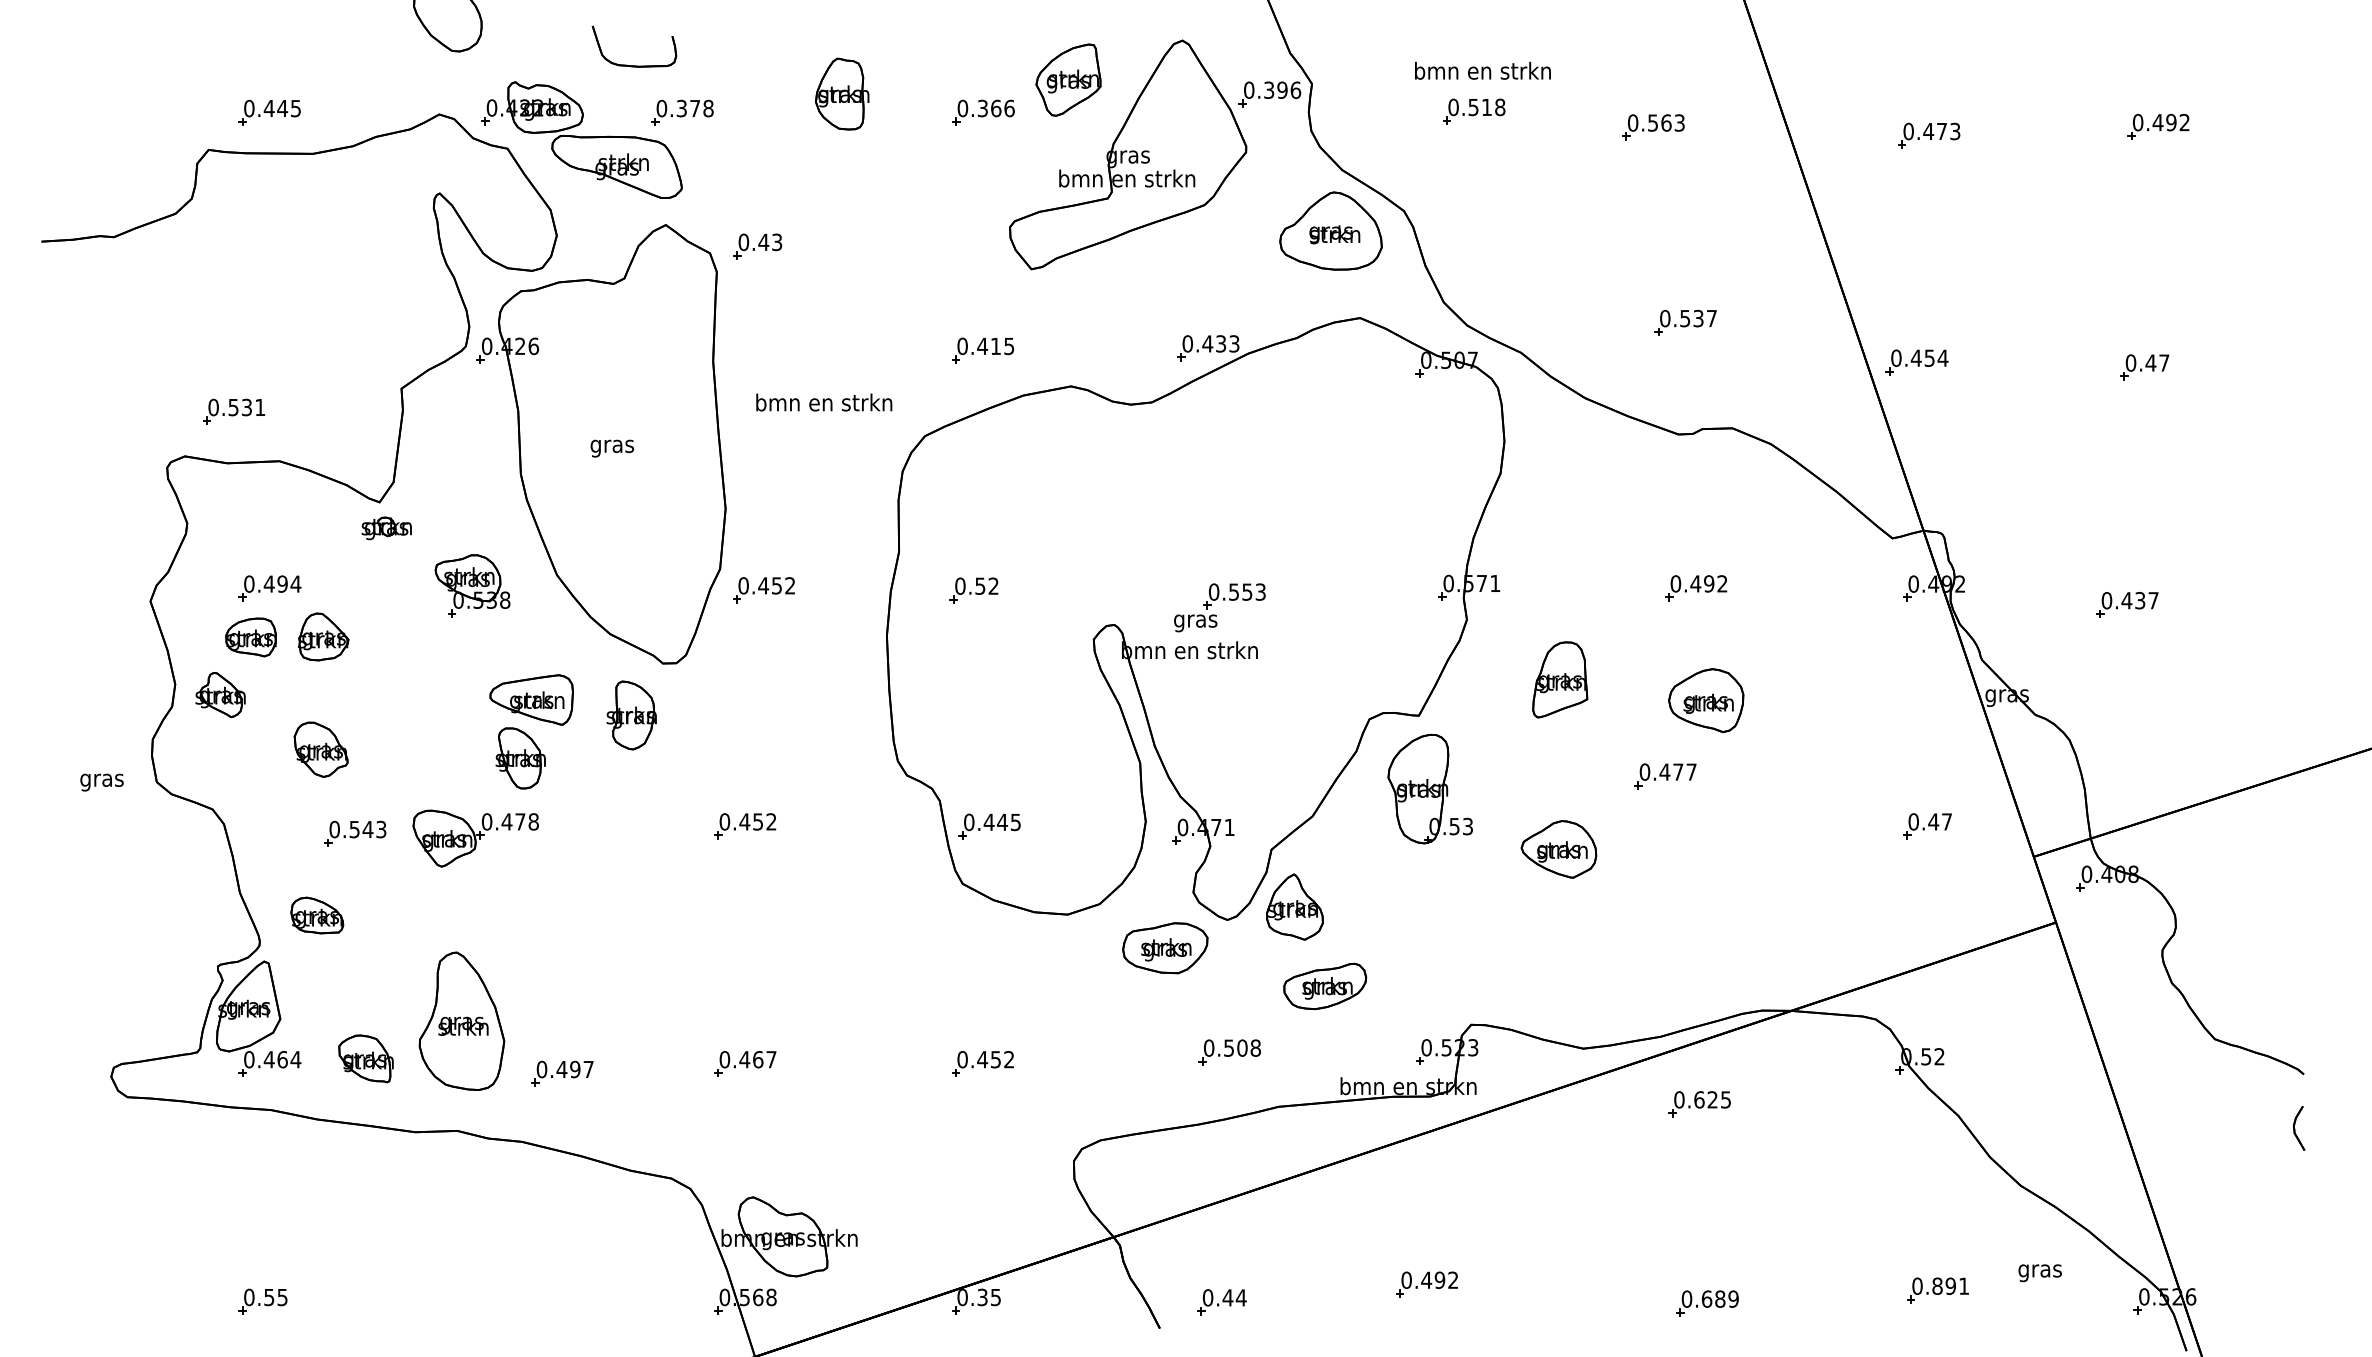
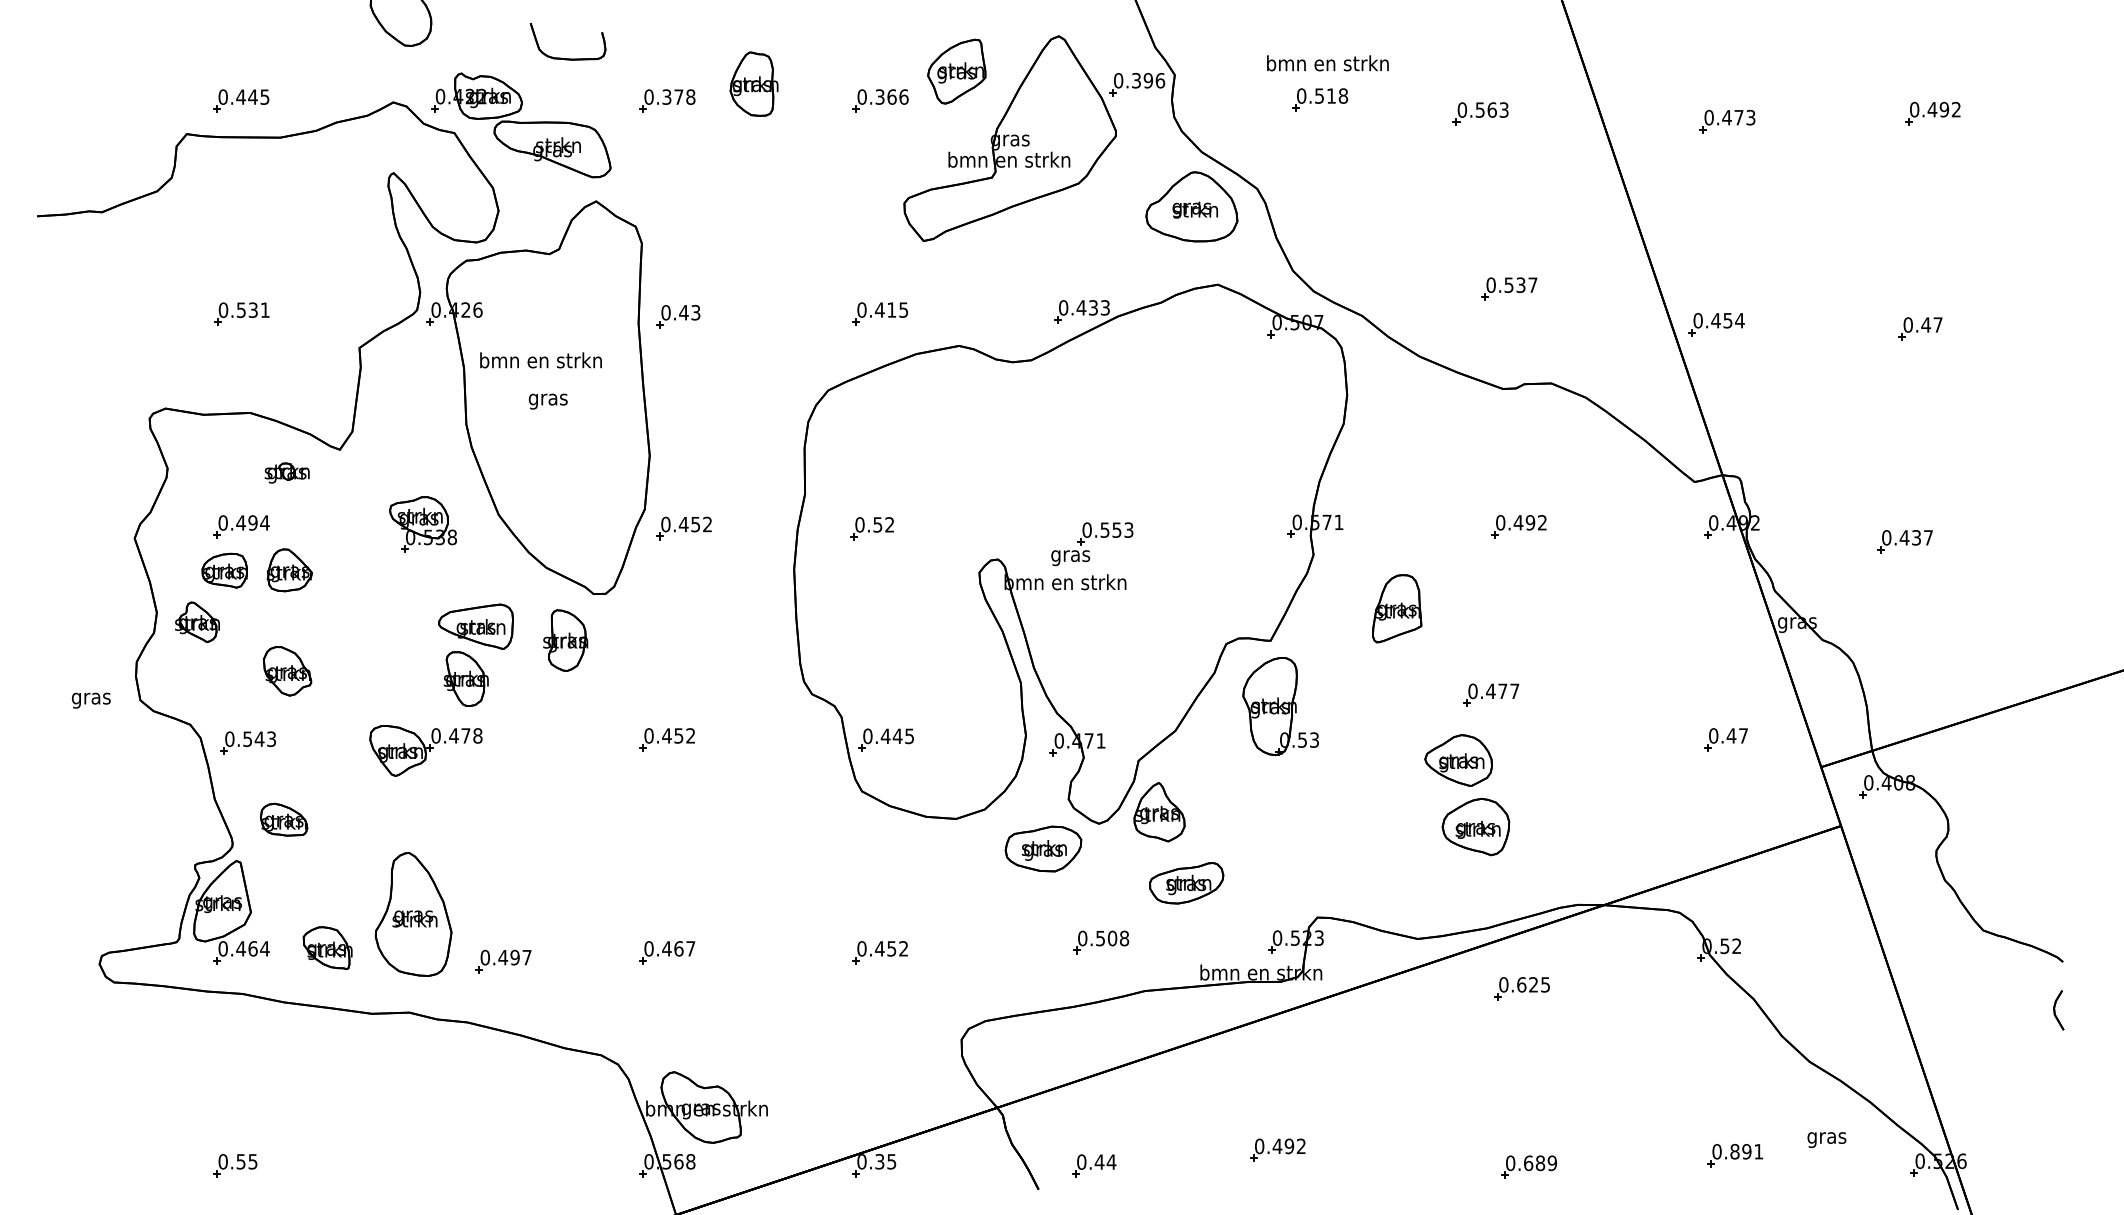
part: (682, 112) -> (667, 100), moved
part: (757, 246) -> (678, 316), moved
text: (824, 402) -> (541, 360), moved
part: (233, 411) -> (241, 313), moved
part: (386, 528) -> (286, 473), moved
part: (1706, 700) -> (1476, 826), moved
part: (355, 833) -> (248, 742), moved
part: (1558, 849) -> (1458, 760), moved

